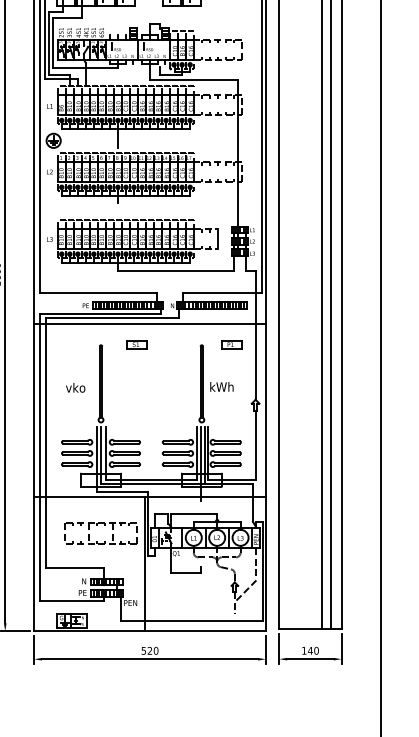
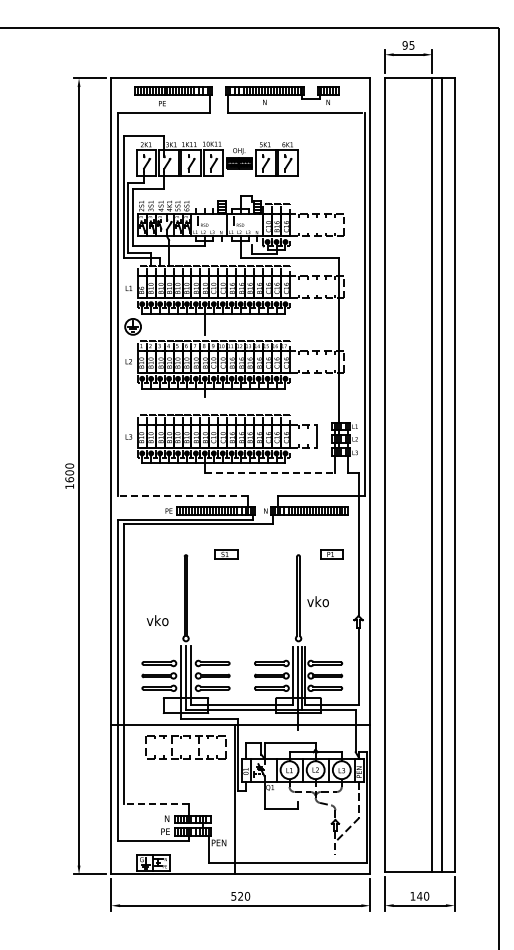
line: (175, 271) -> (269, 472), solid -> dashed
line: (97, 292) -> (182, 496), solid -> dashed
line: (149, 323) -> (240, 530), removed
text: (221, 386) -> (320, 601), kWh -> vko
text: (75, 387) -> (157, 620), moved
part: (97, 540) -> (181, 755), moved
line: (74, 567) -> (156, 803), solid -> dashed

